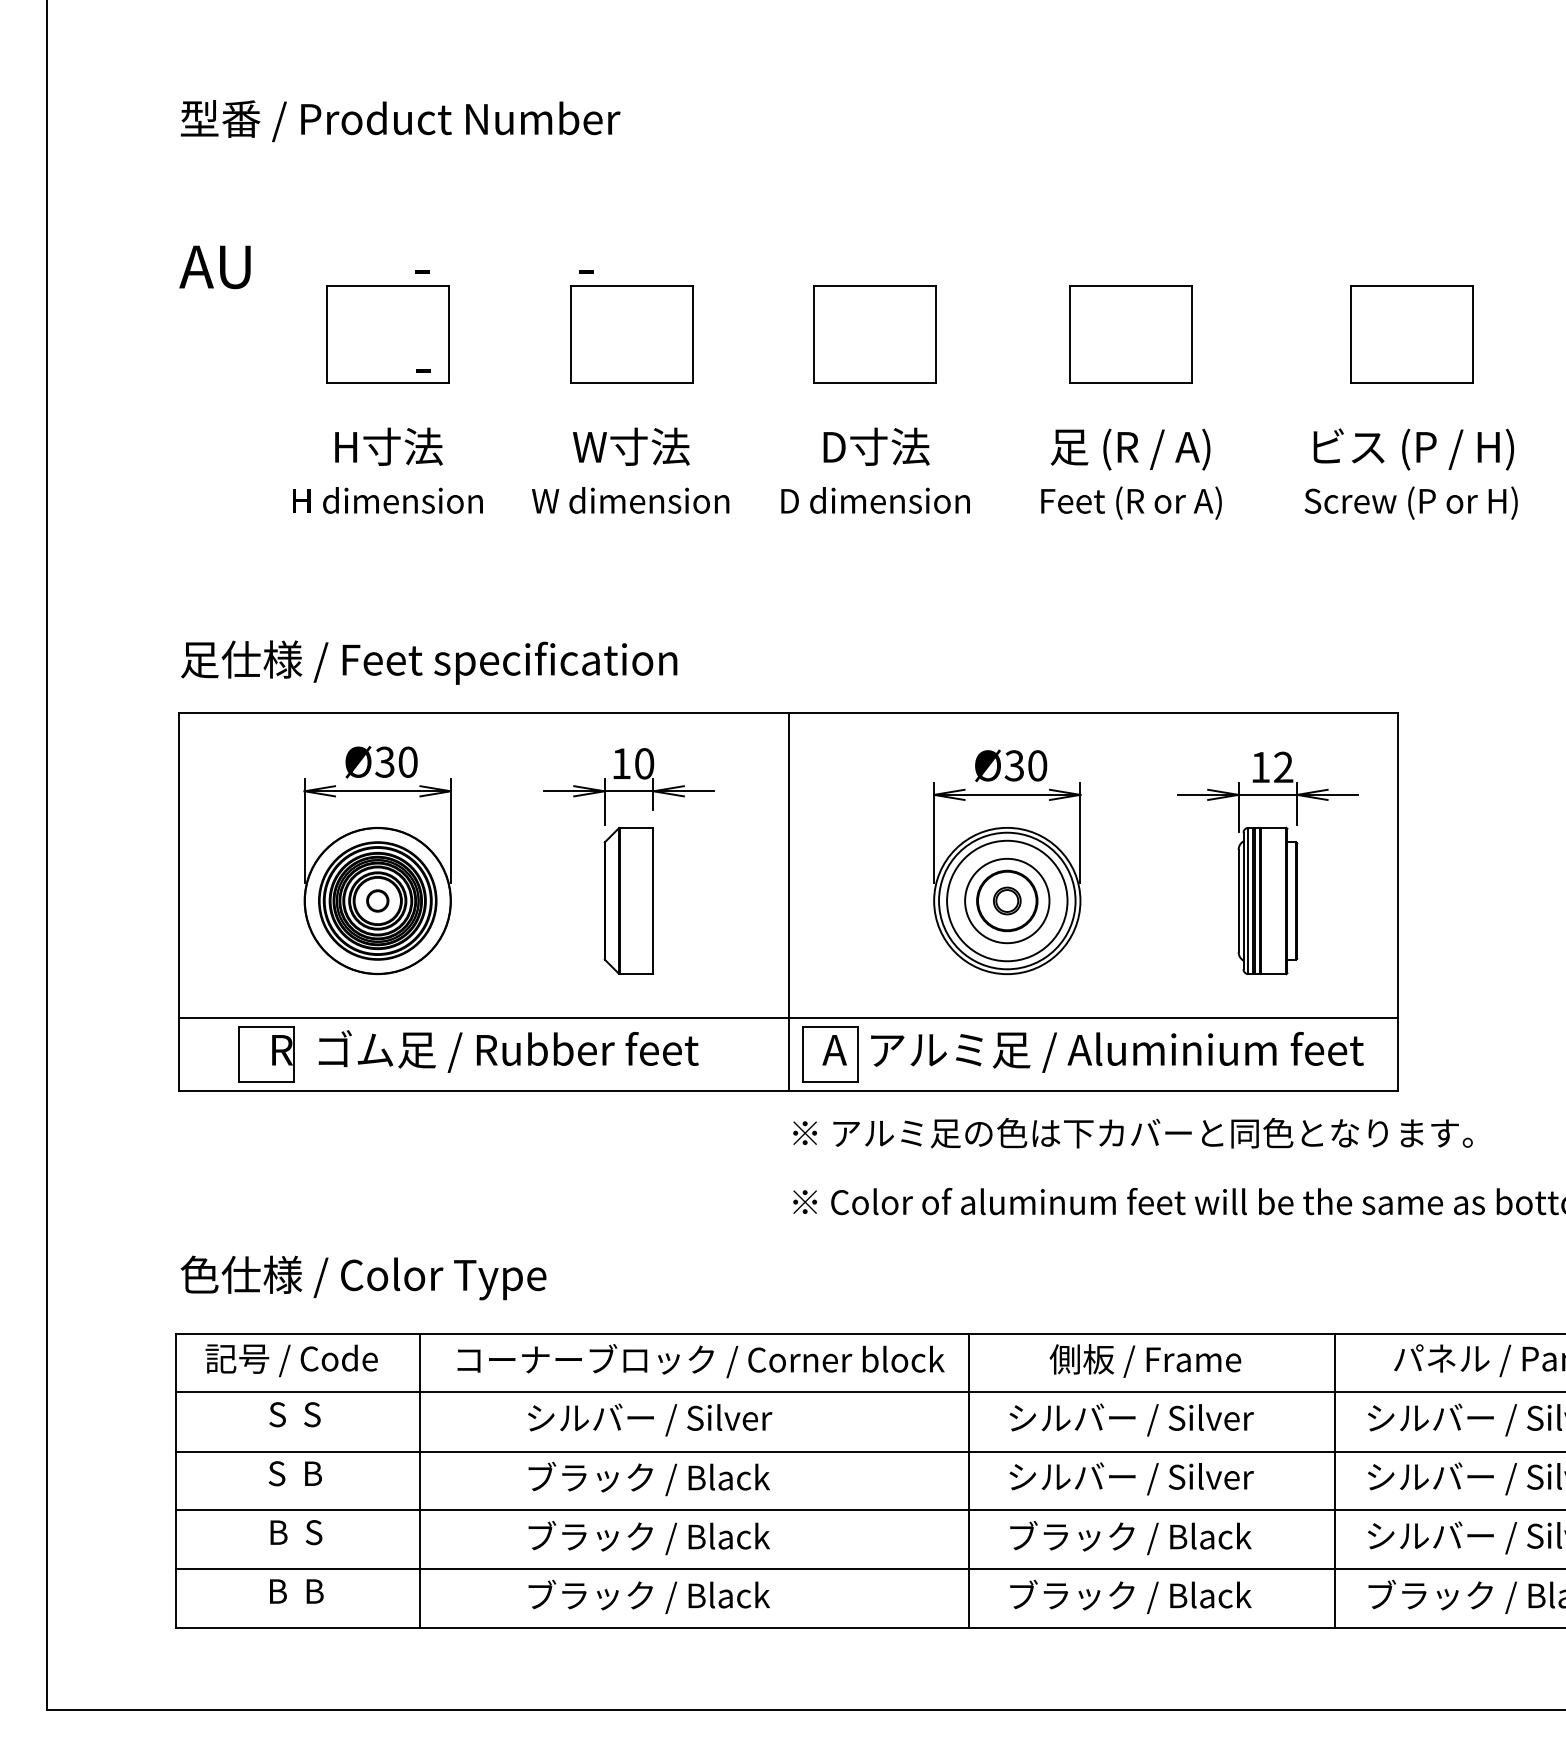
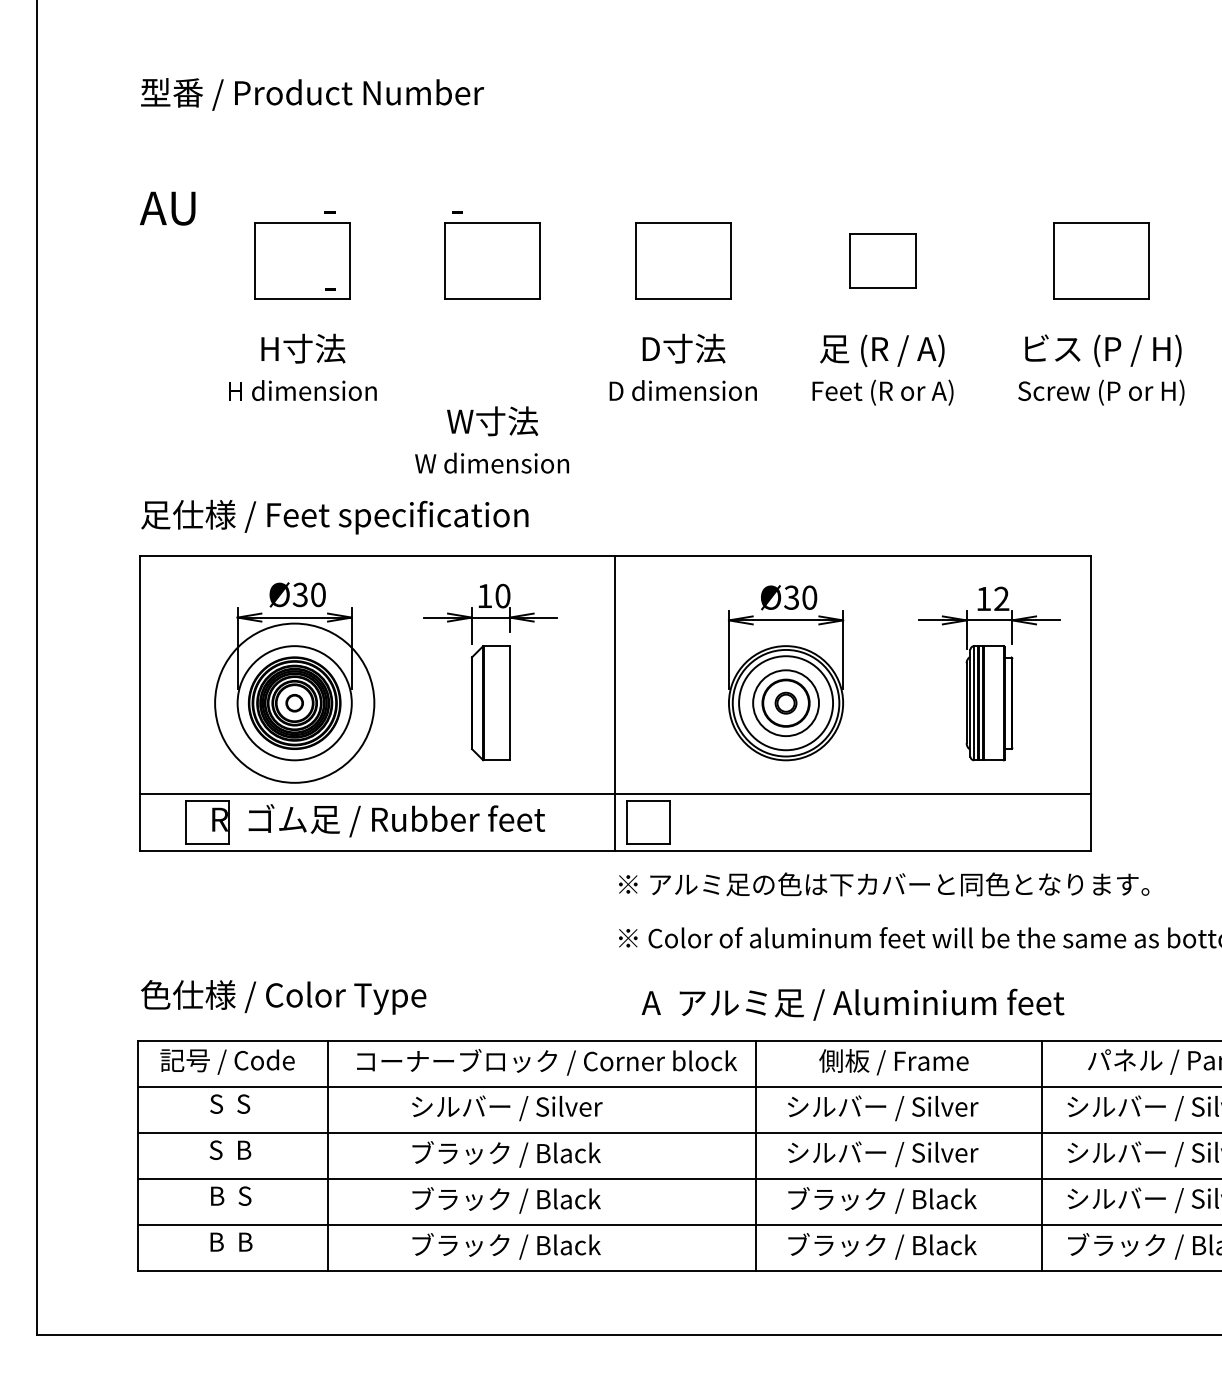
part: (1130, 334) -> (882, 261), size x0.7
text: (630, 470) -> (491, 439), moved
circle: (377, 900) -> (294, 702), size x1.4
text: (1092, 1052) -> (852, 1004), moved

